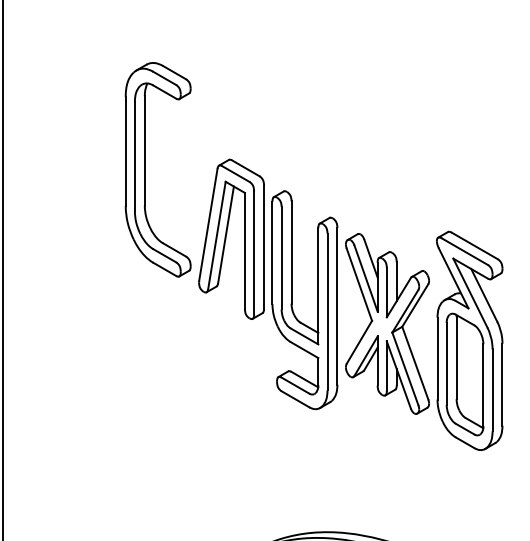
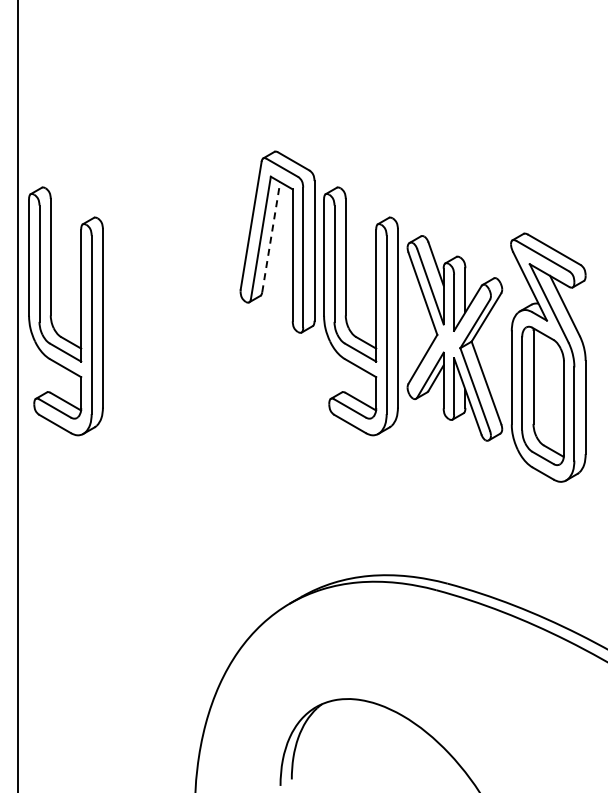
part: (145, 169) -> (179, 162), removed
line: (226, 235) -> (271, 237), solid -> dashed
part: (32, 300) -> (51, 311), added

